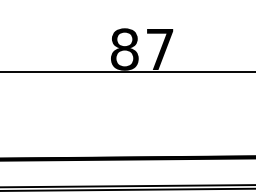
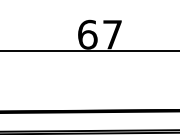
text: (124, 49) -> (87, 34), 87 -> 67

